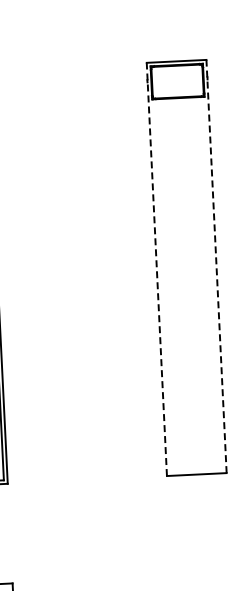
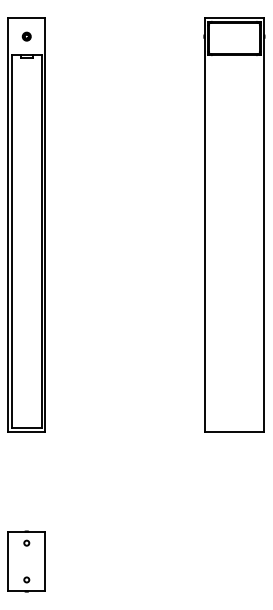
line: (216, 266) -> (264, 225), dashed -> solid
line: (156, 269) -> (204, 225), dashed -> solid

